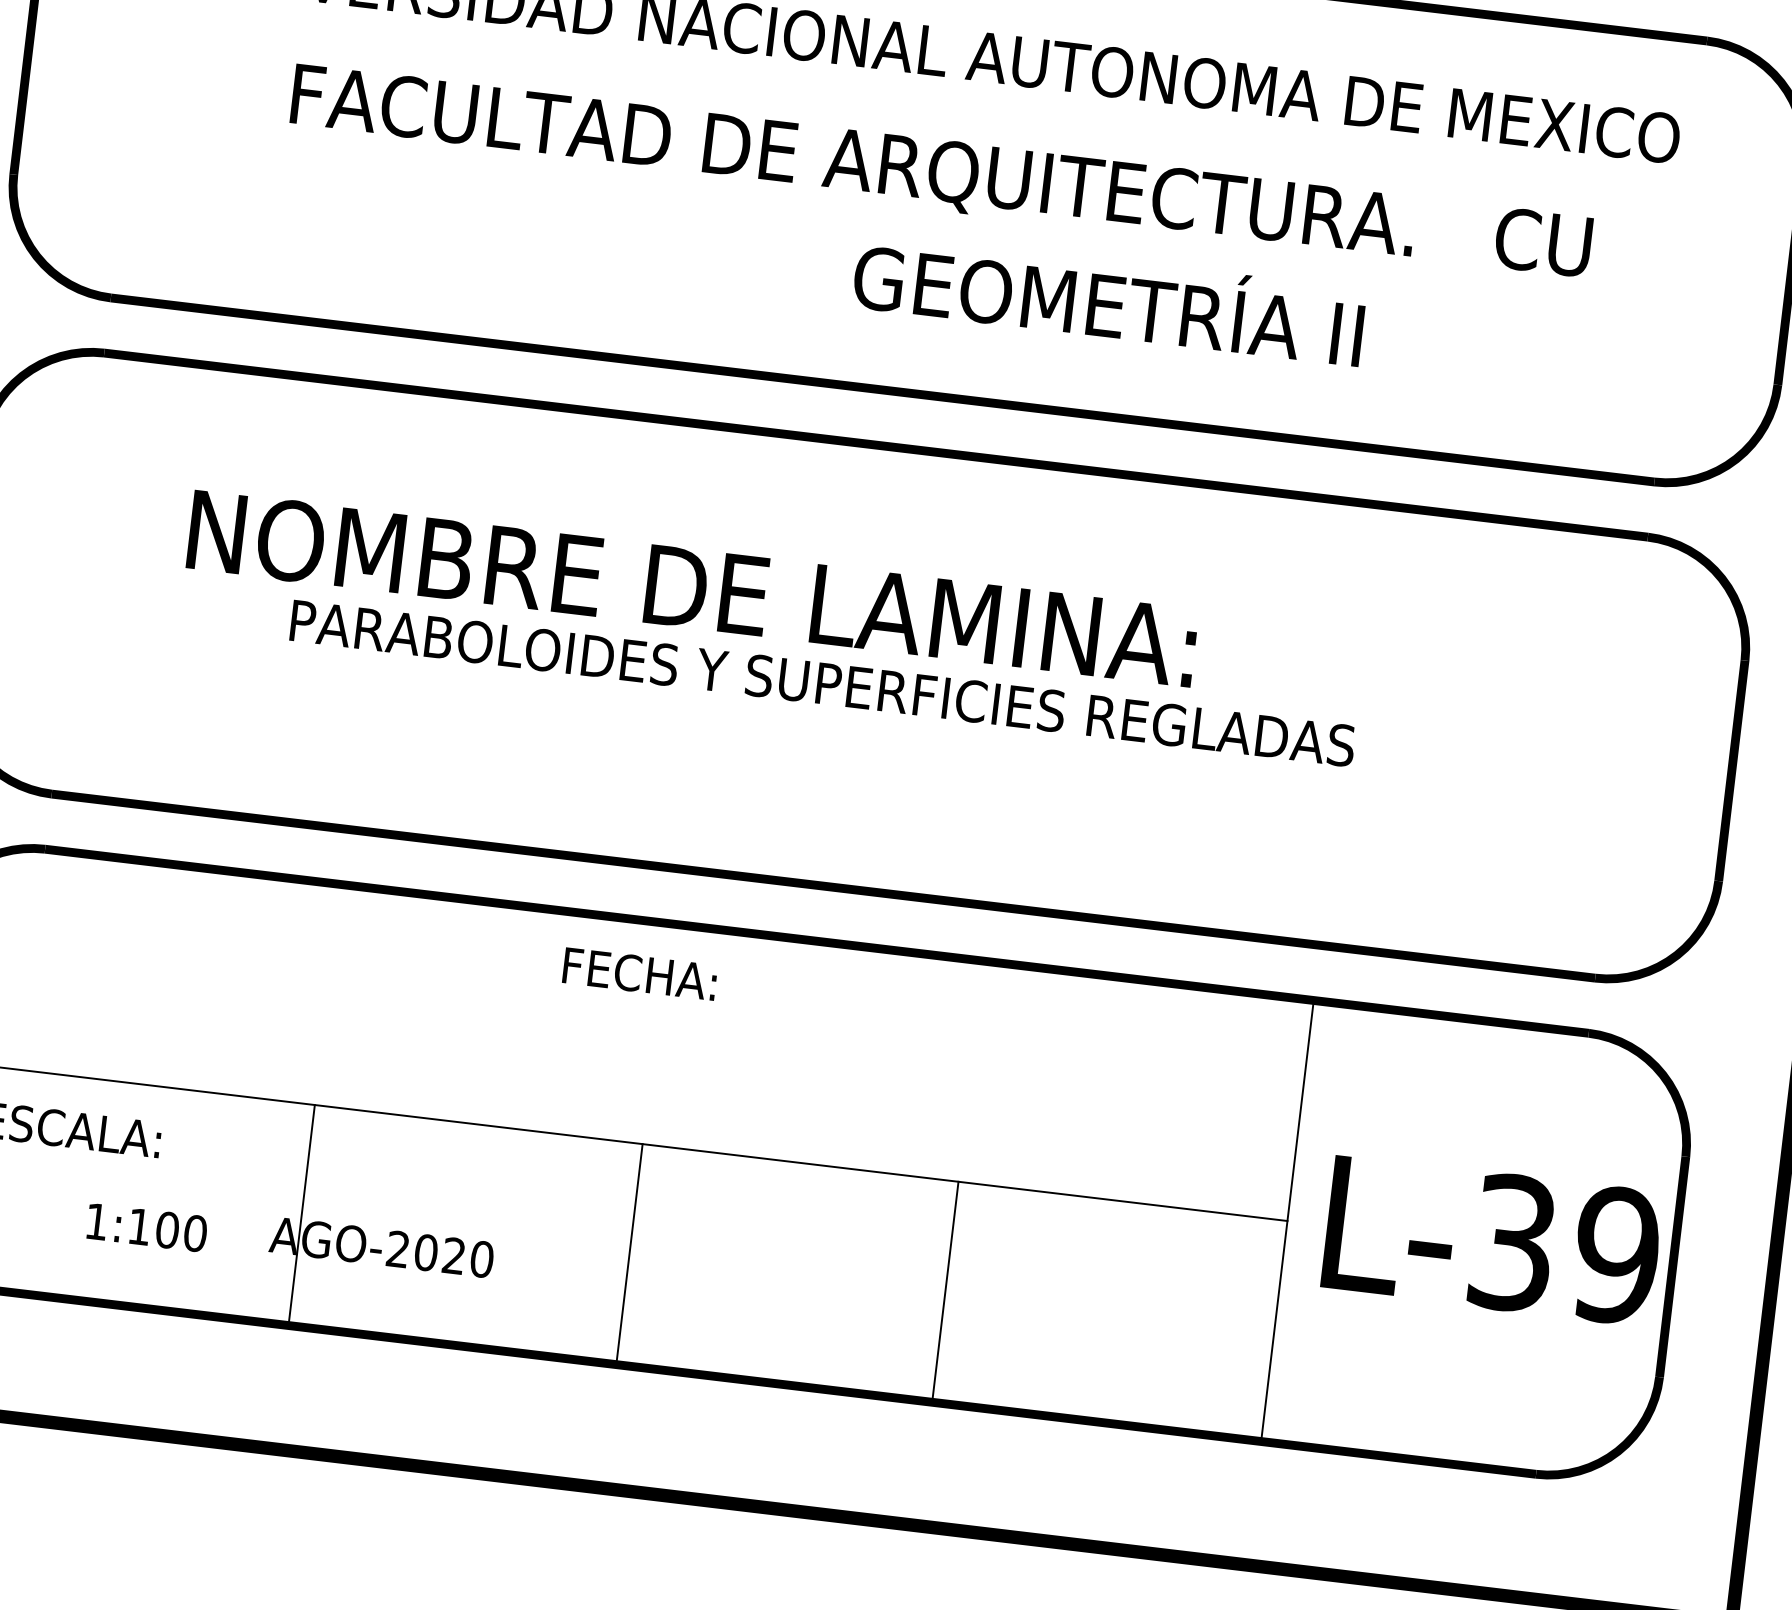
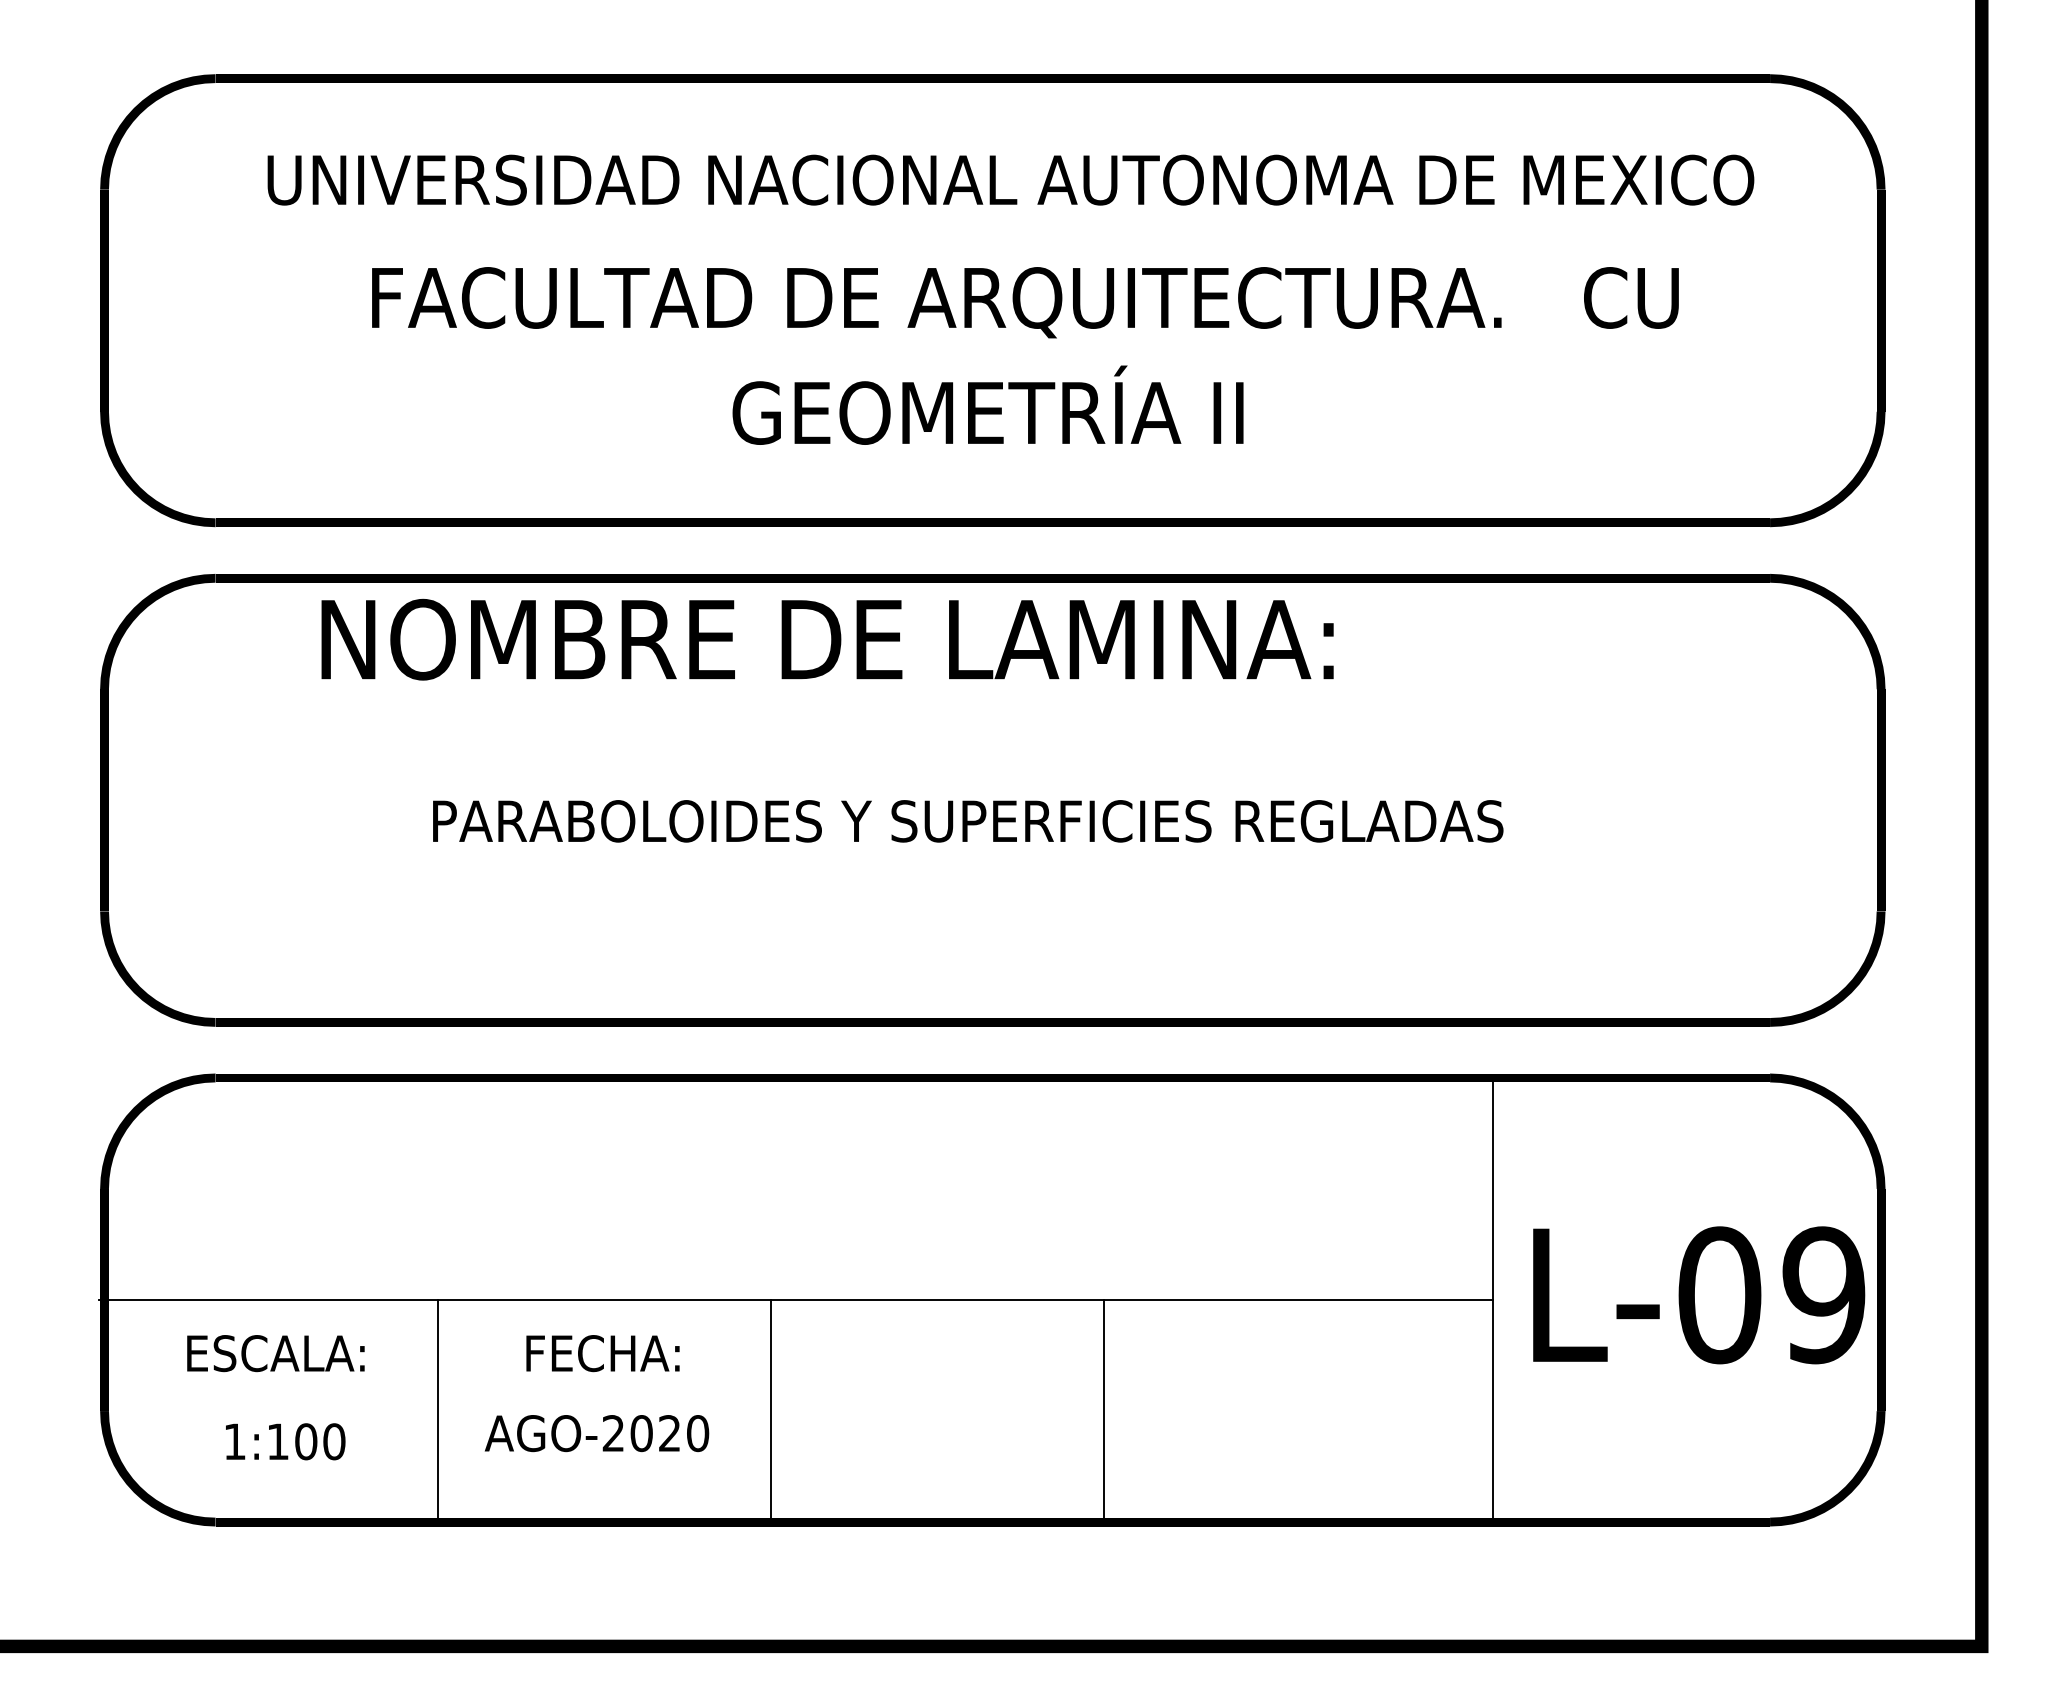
text: (1108, 297) -> (987, 404), moved
text: (692, 588) -> (827, 639), moved
text: (639, 974) -> (602, 1353), moved
line: (301, 1215) -> (437, 1411), moved
text: (147, 1227) -> (285, 1441), moved
text: (1512, 1243) -> (1719, 1295), L-39 -> L-09
line: (629, 1254) -> (770, 1411), moved
line: (944, 1292) -> (1103, 1411), moved

